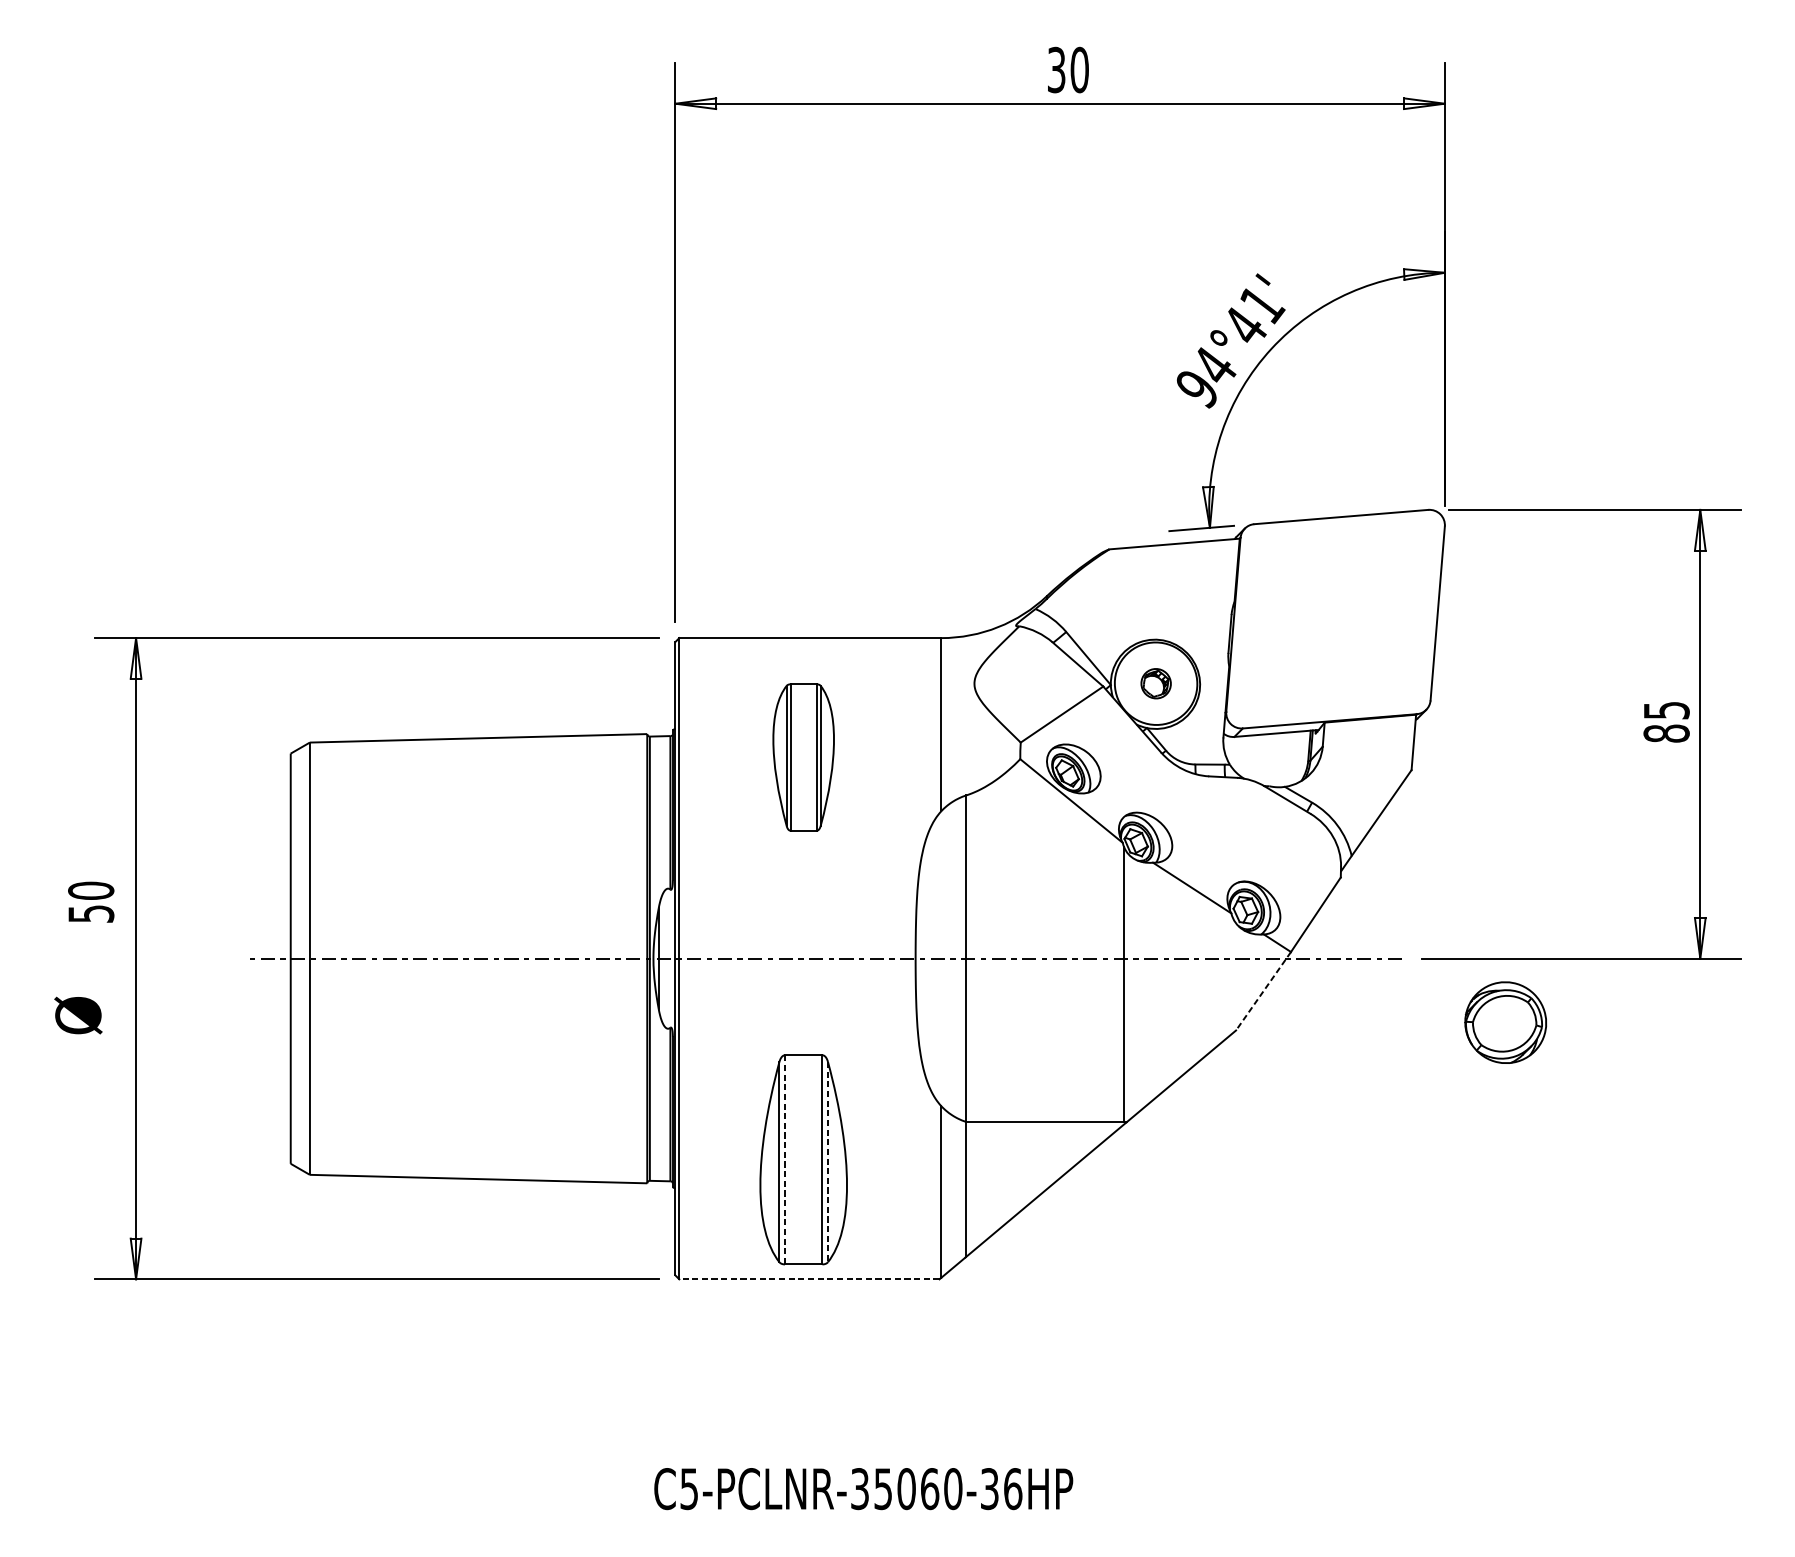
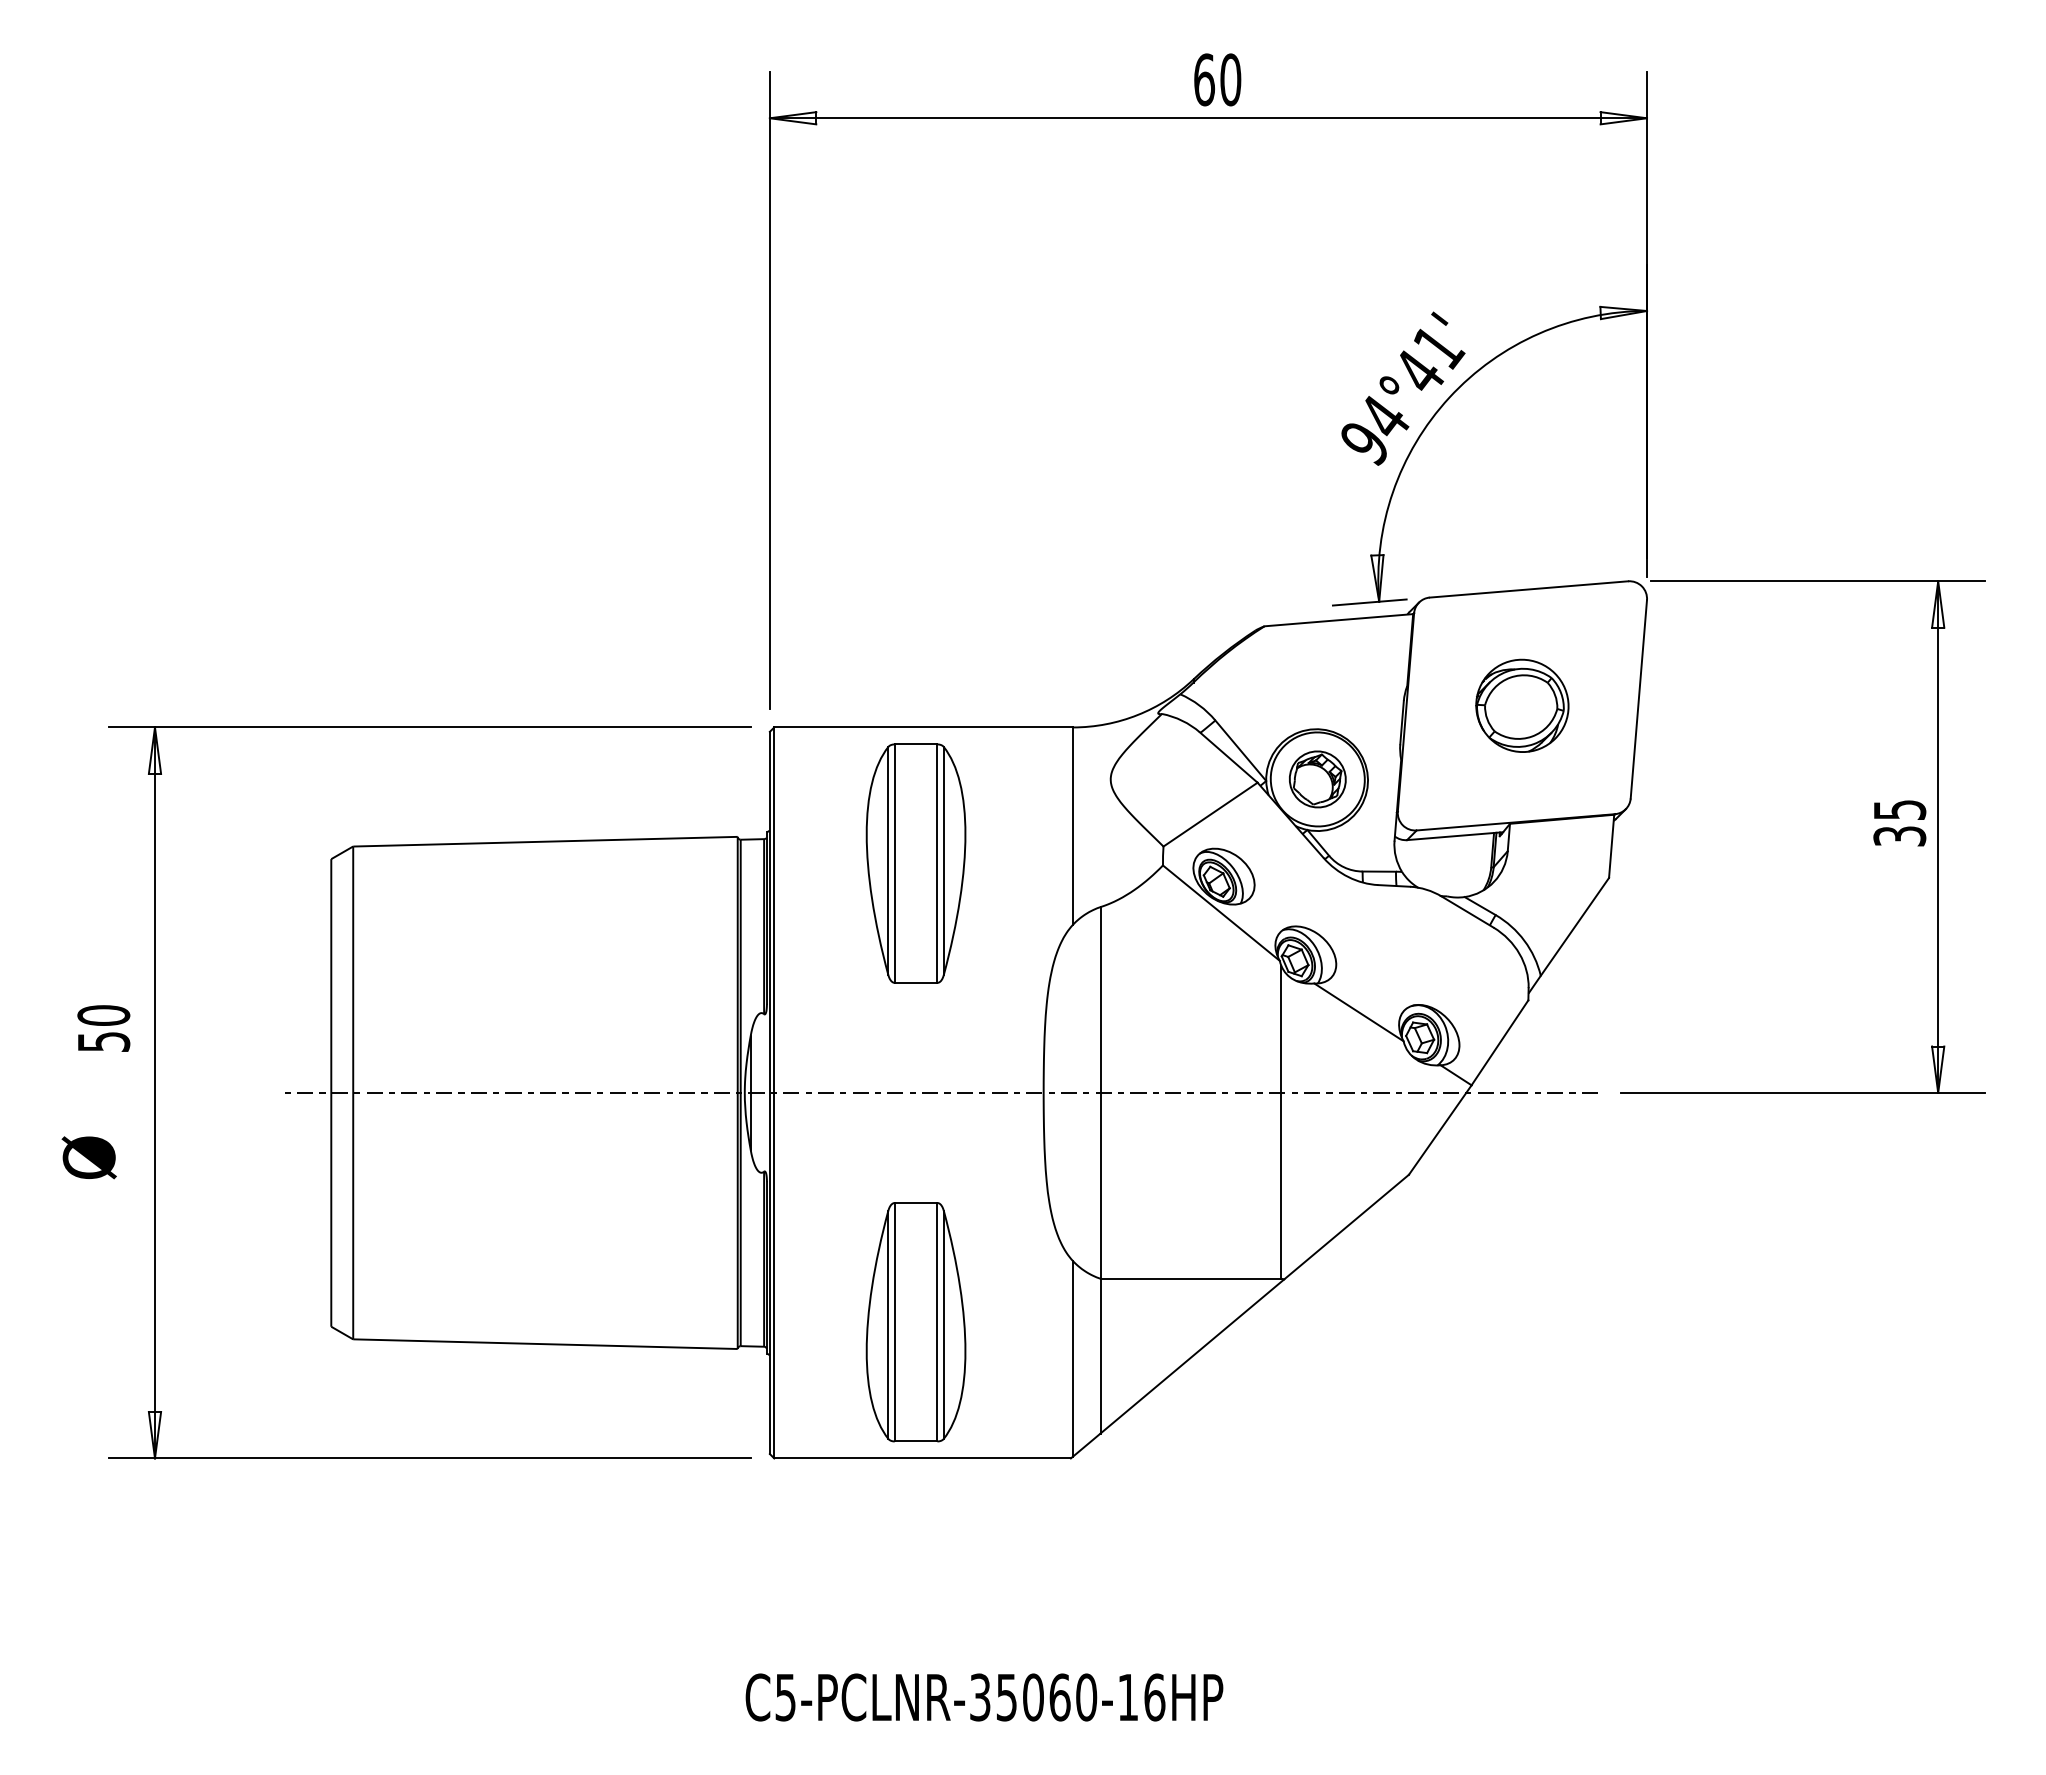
text: (1056, 69) -> (1204, 79), 30 -> 60
part: (1155, 683) -> (1317, 779), size x1.67
text: (1666, 733) -> (1899, 836), 85 -> 35
part: (803, 757) -> (915, 863), size x1.43
line: (1263, 991) -> (1440, 1130), dashed -> solid
part: (1505, 1022) -> (1522, 705), moved
line: (784, 1160) -> (894, 1322), dashed -> solid
line: (827, 1162) -> (943, 1325), dashed -> solid
line: (809, 1279) -> (922, 1458), dashed -> solid
text: (990, 1489) -> (1128, 1697), C5-PCLNR-35060-36HP -> C5-PCLNR-35060-16HP

